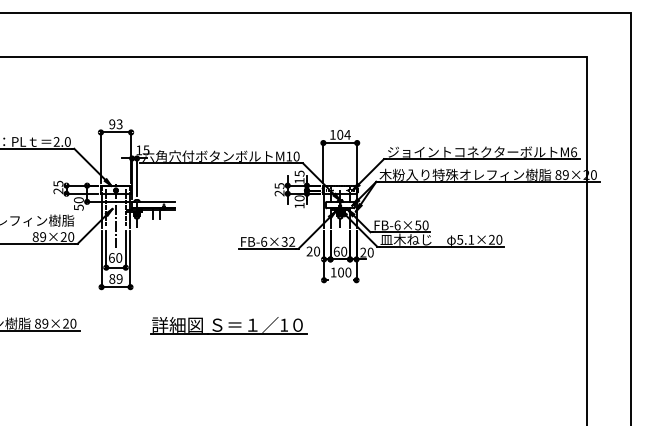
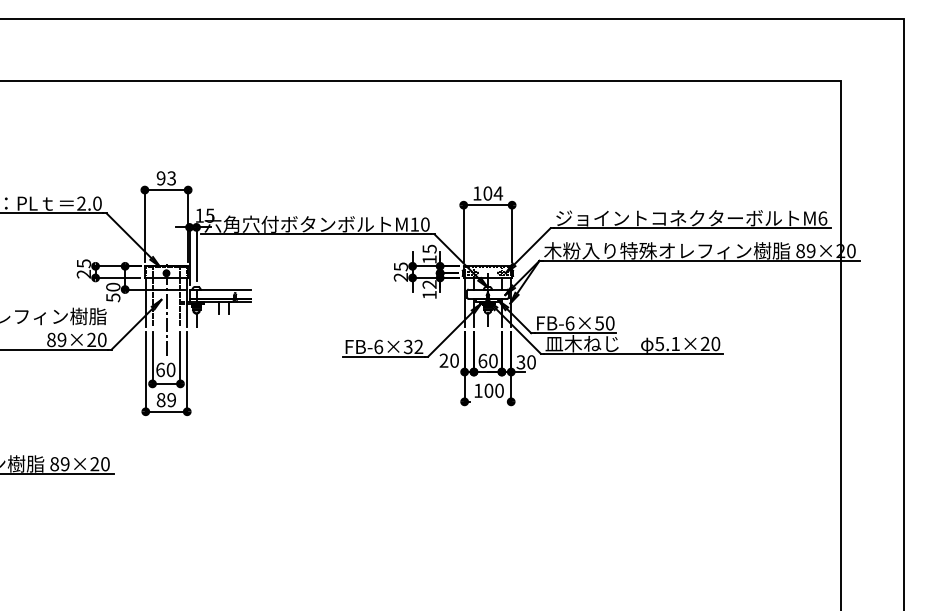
text: (299, 198) -> (429, 284), 10 -> 12
text: (363, 252) -> (521, 362), 20 -> 30
part: (228, 325) -> (327, 466), removed

